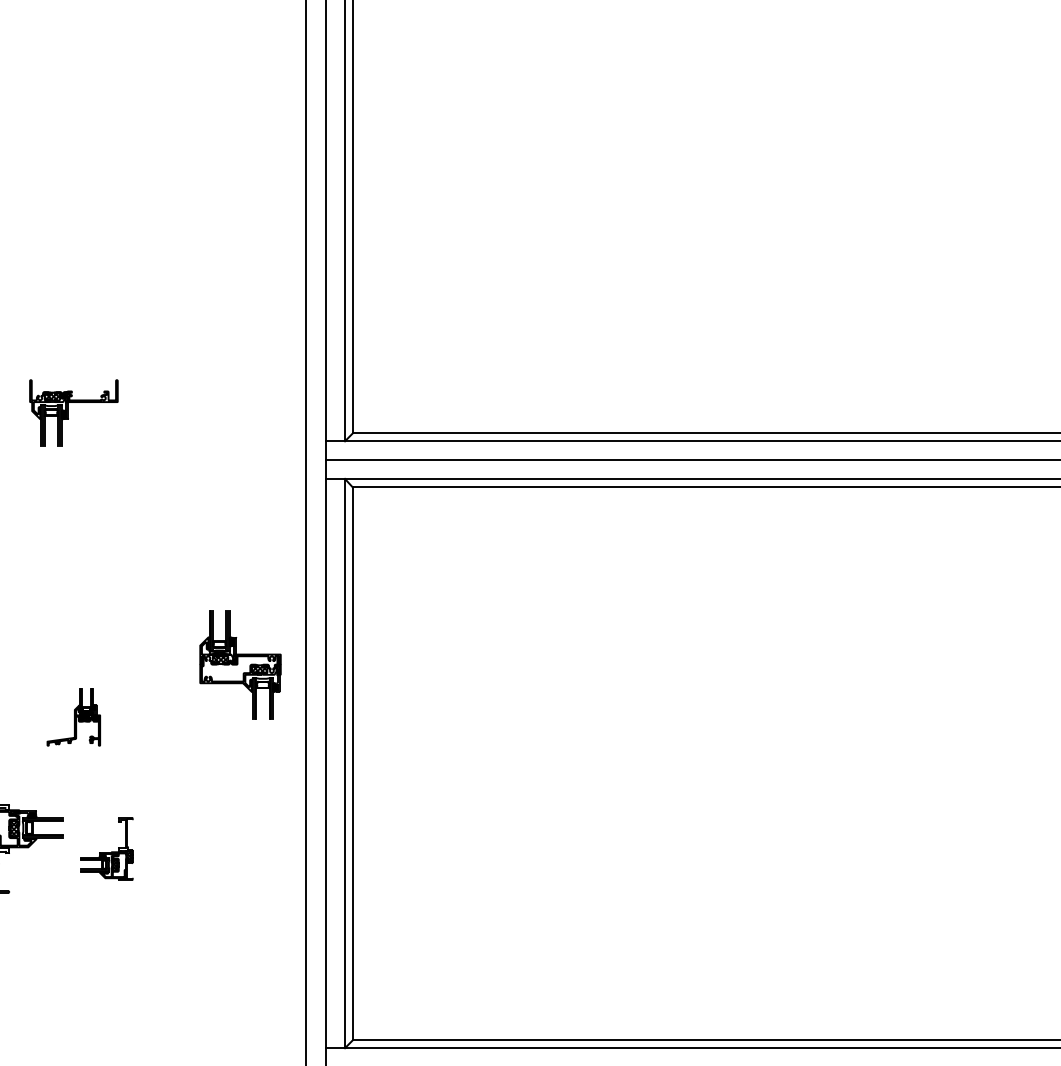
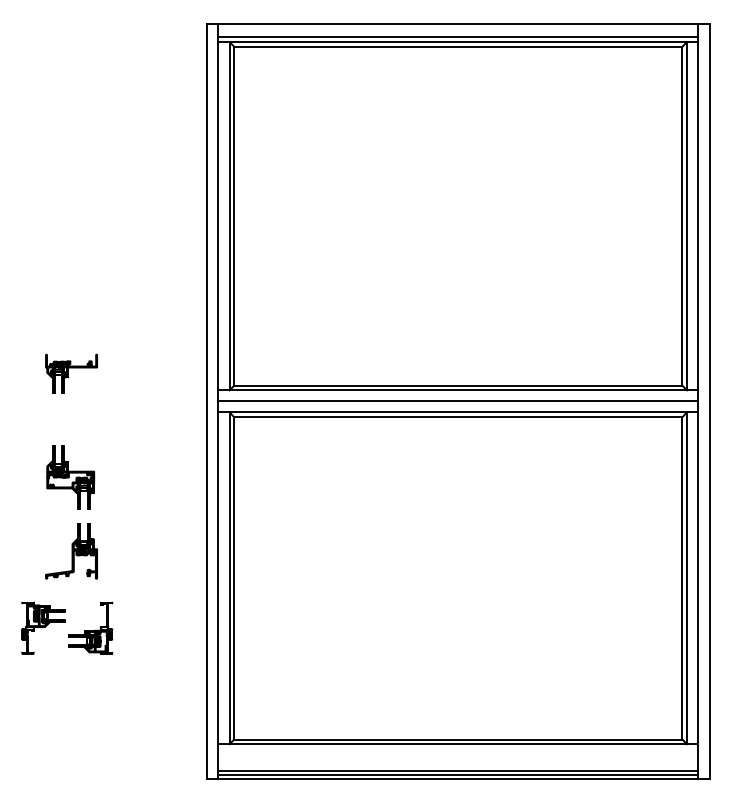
part: (240, 664) -> (70, 477), moved
part: (73, 717) -> (71, 551), size x1.67
part: (106, 848) -> (90, 627), size x1.43

